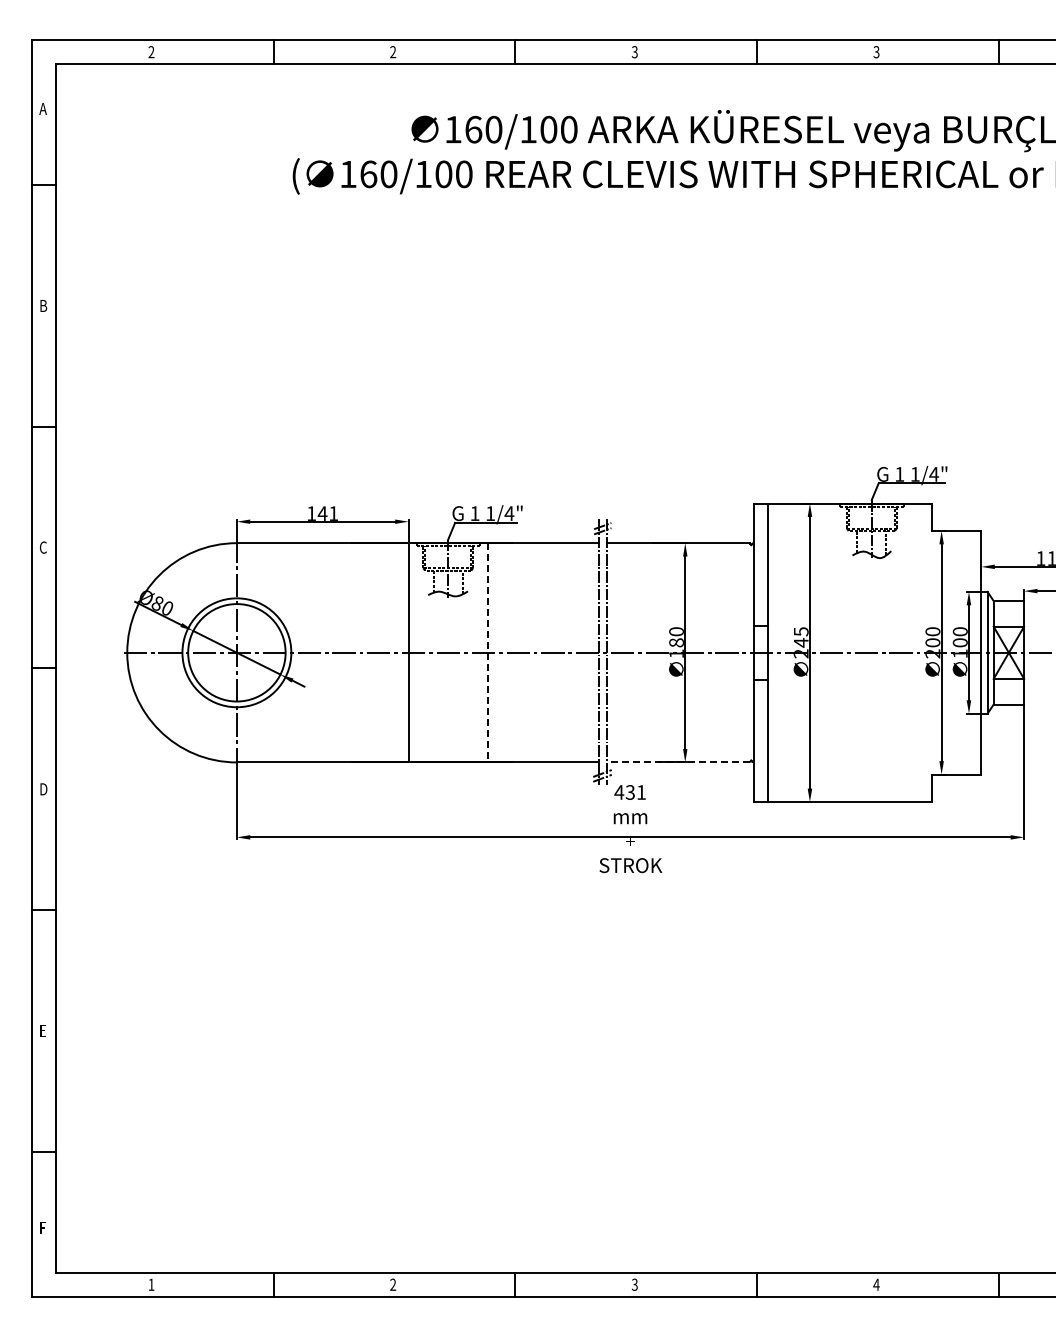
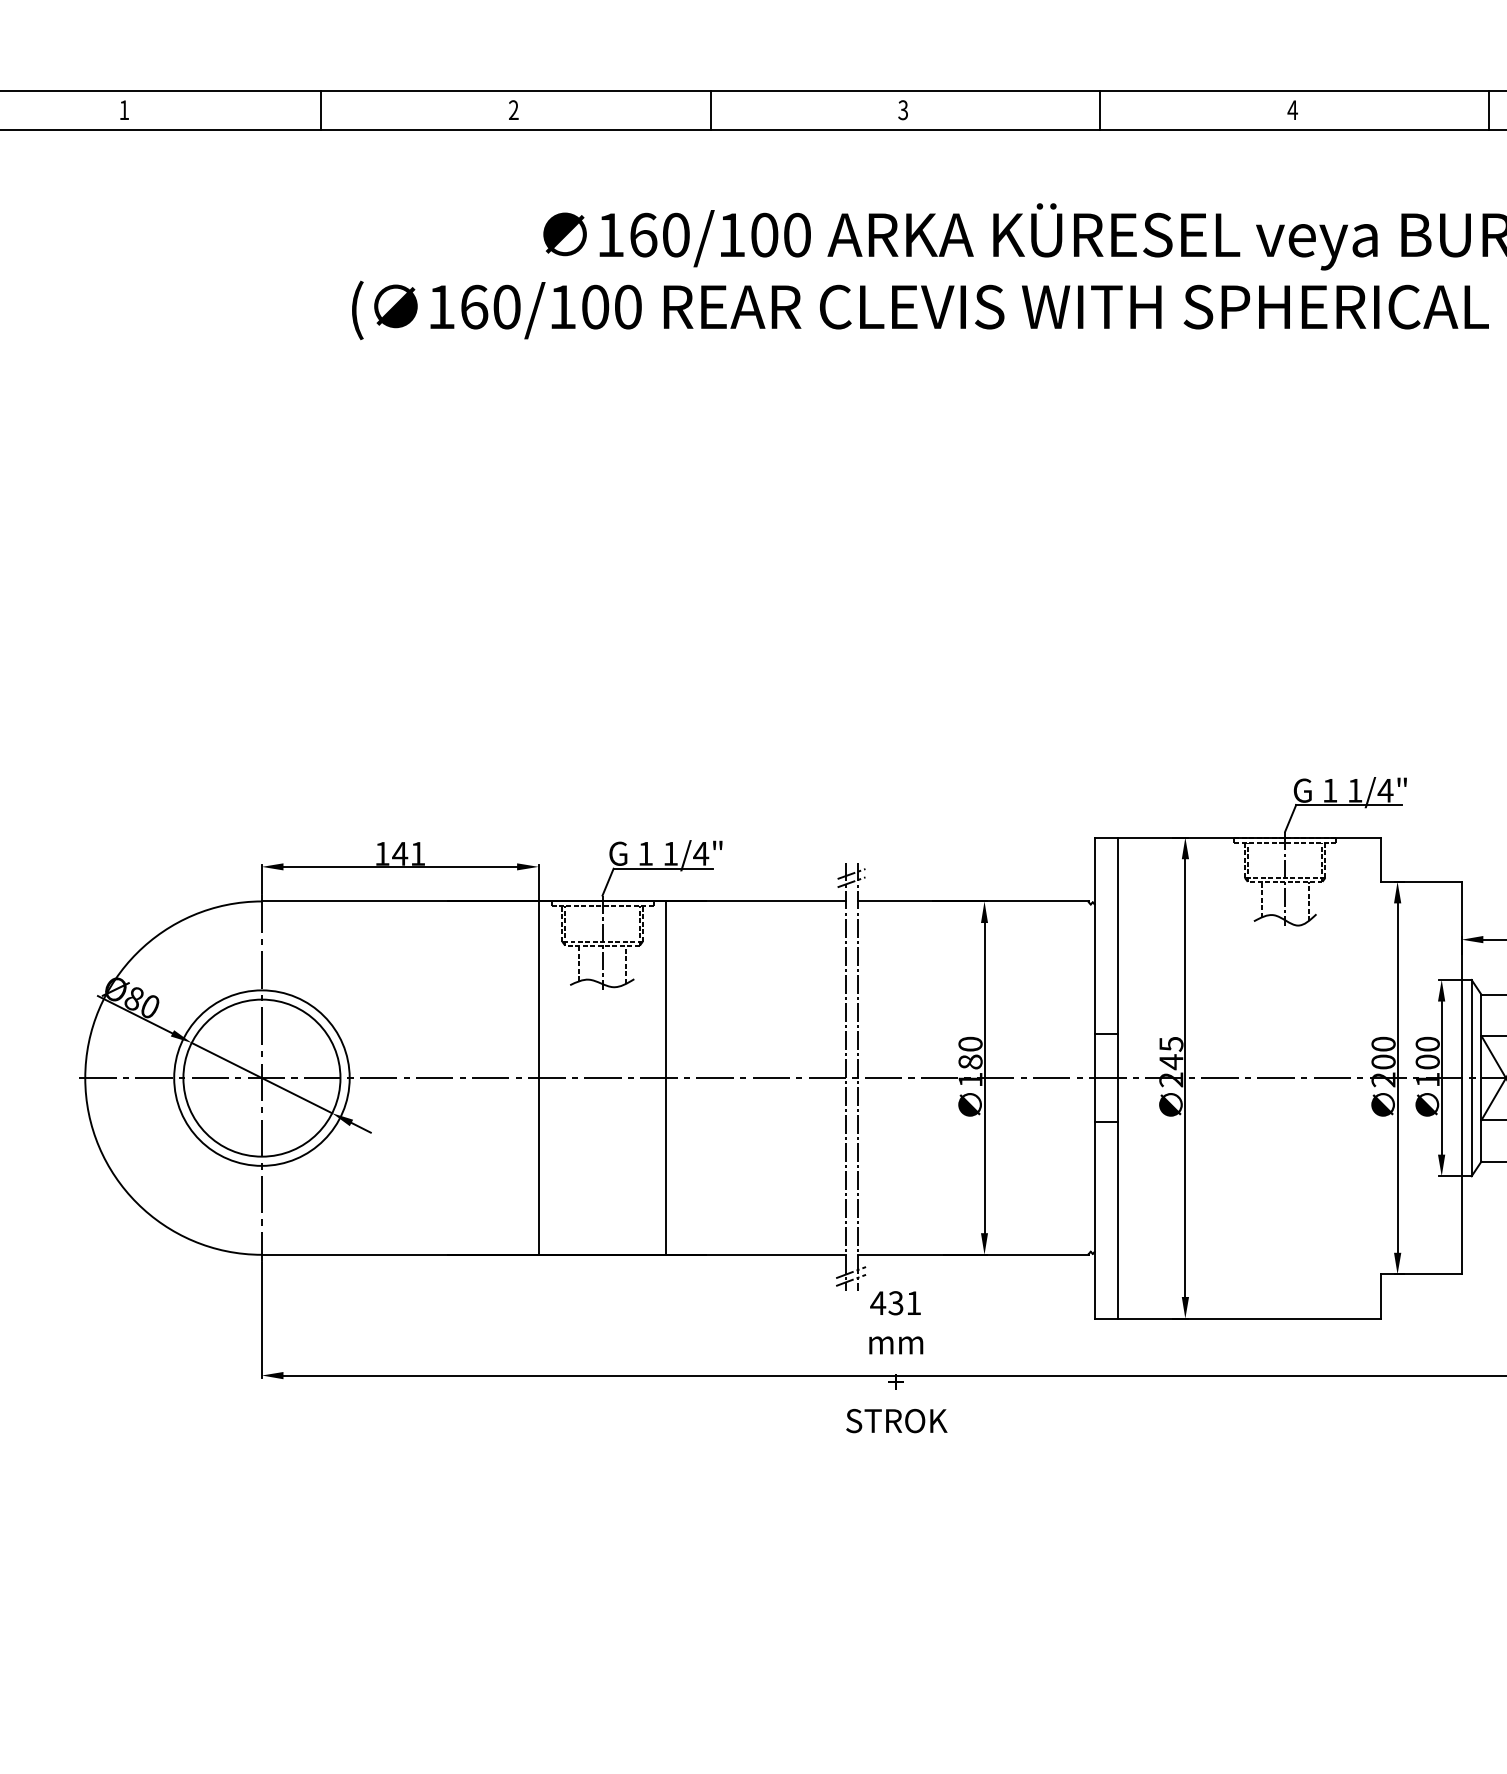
text: (151, 52) -> (124, 110), 2 -> 1
text: (876, 52) -> (1292, 110), 3 -> 4
line: (487, 652) -> (665, 1077), dashed -> solid
line: (678, 762) -> (973, 1254), dashed -> solid

